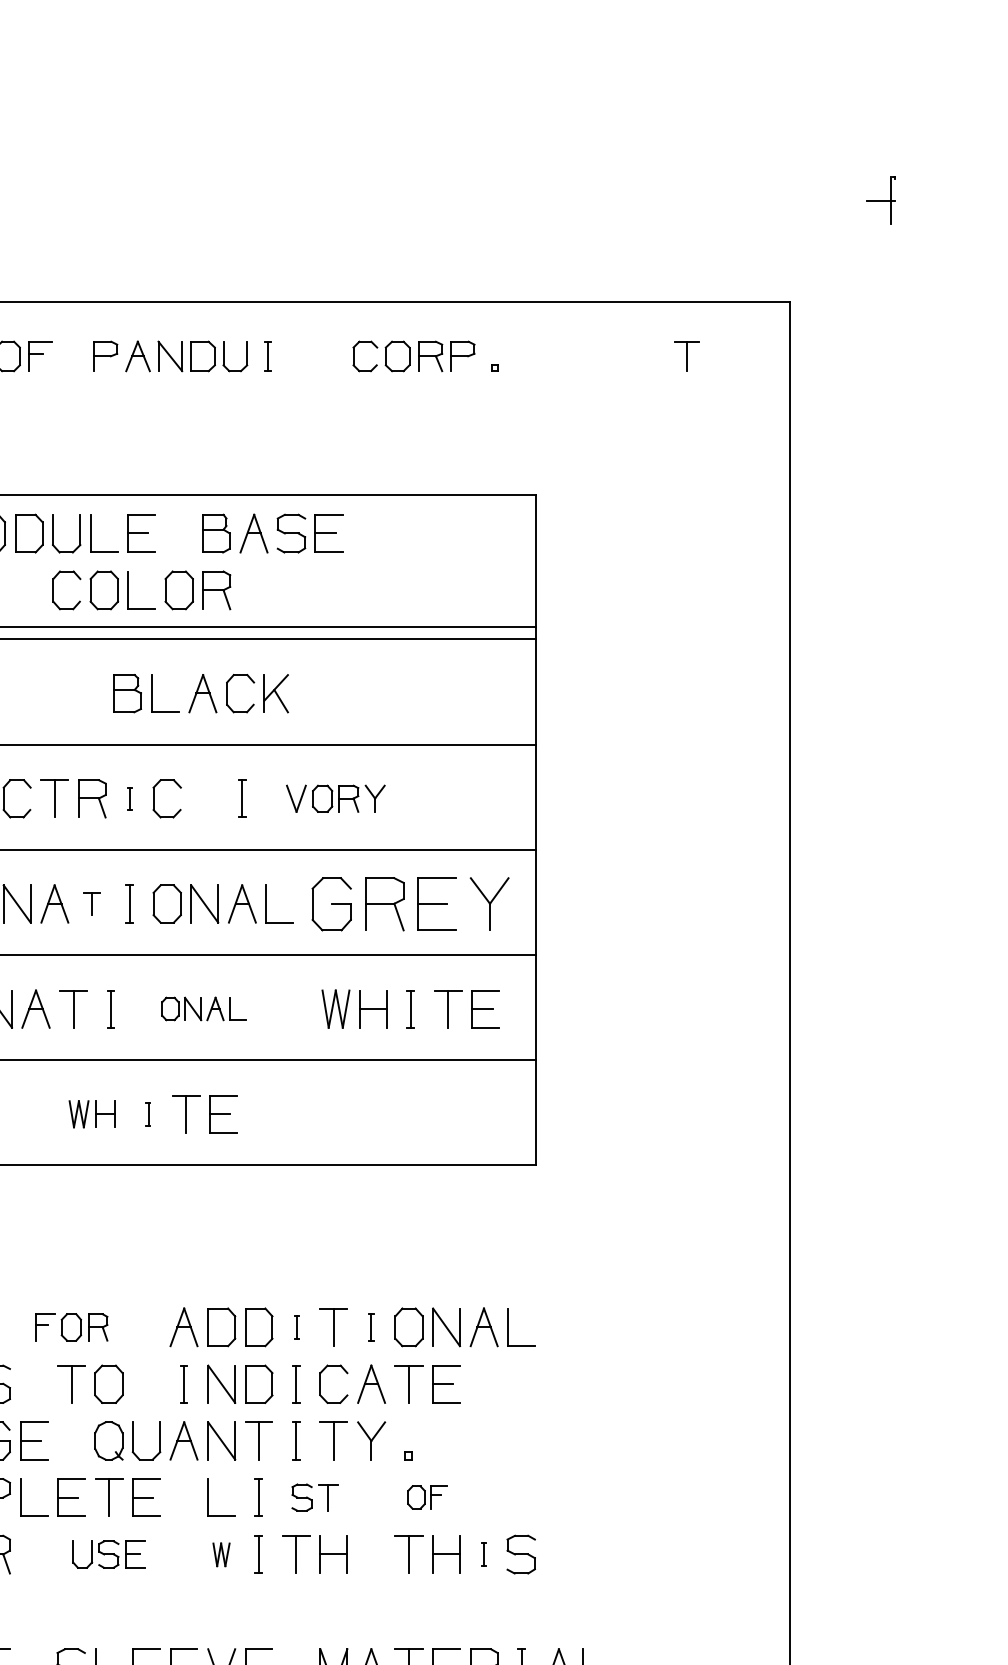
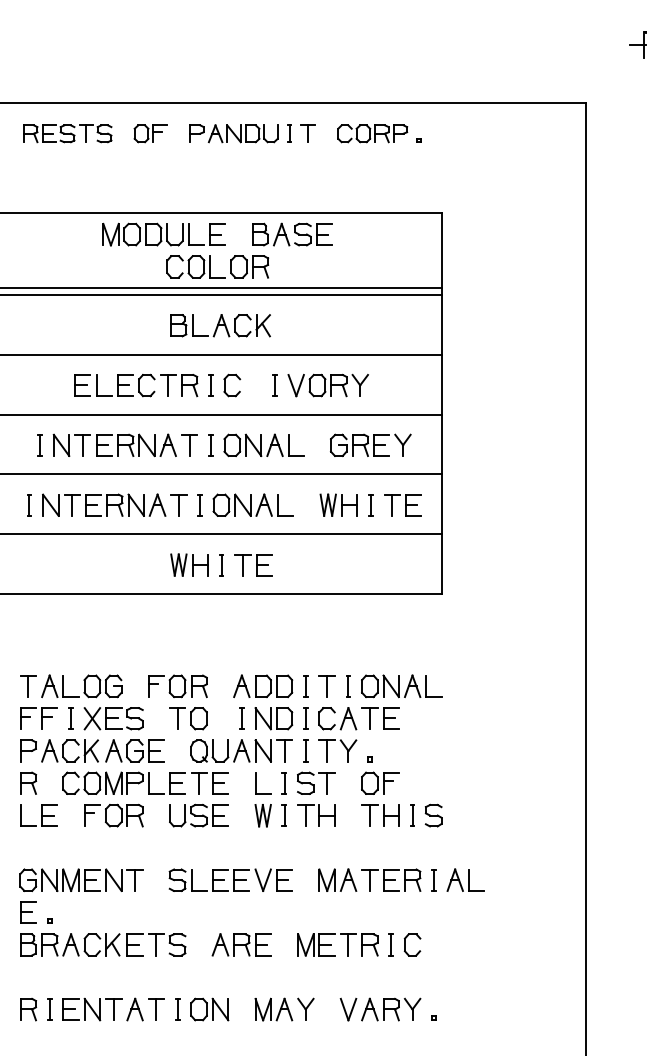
part: (686, 355) -> (307, 133), moved
part: (201, 693) -> (220, 325), moved
part: (129, 798) -> (210, 385), size x1.67
part: (334, 798) -> (327, 385), size x1.43
part: (410, 902) -> (370, 444), size x0.71
part: (92, 904) -> (189, 445), size x1.67
part: (202, 1007) -> (252, 504), size x1.67
part: (92, 1113) -> (189, 564), size x1.43
part: (148, 1115) -> (221, 565), size x1.67
part: (71, 1327) -> (177, 686), size x1.43
part: (295, 1327) -> (305, 686), size x1.67
part: (371, 1327) -> (348, 686), size x1.43
part: (315, 1496) -> (316, 782), size x1.43
part: (427, 1496) -> (380, 782), size x1.67
part: (107, 1554) -> (198, 815), size x1.43
part: (220, 1554) -> (262, 815), size x1.67
part: (483, 1554) -> (412, 815), size x1.67

